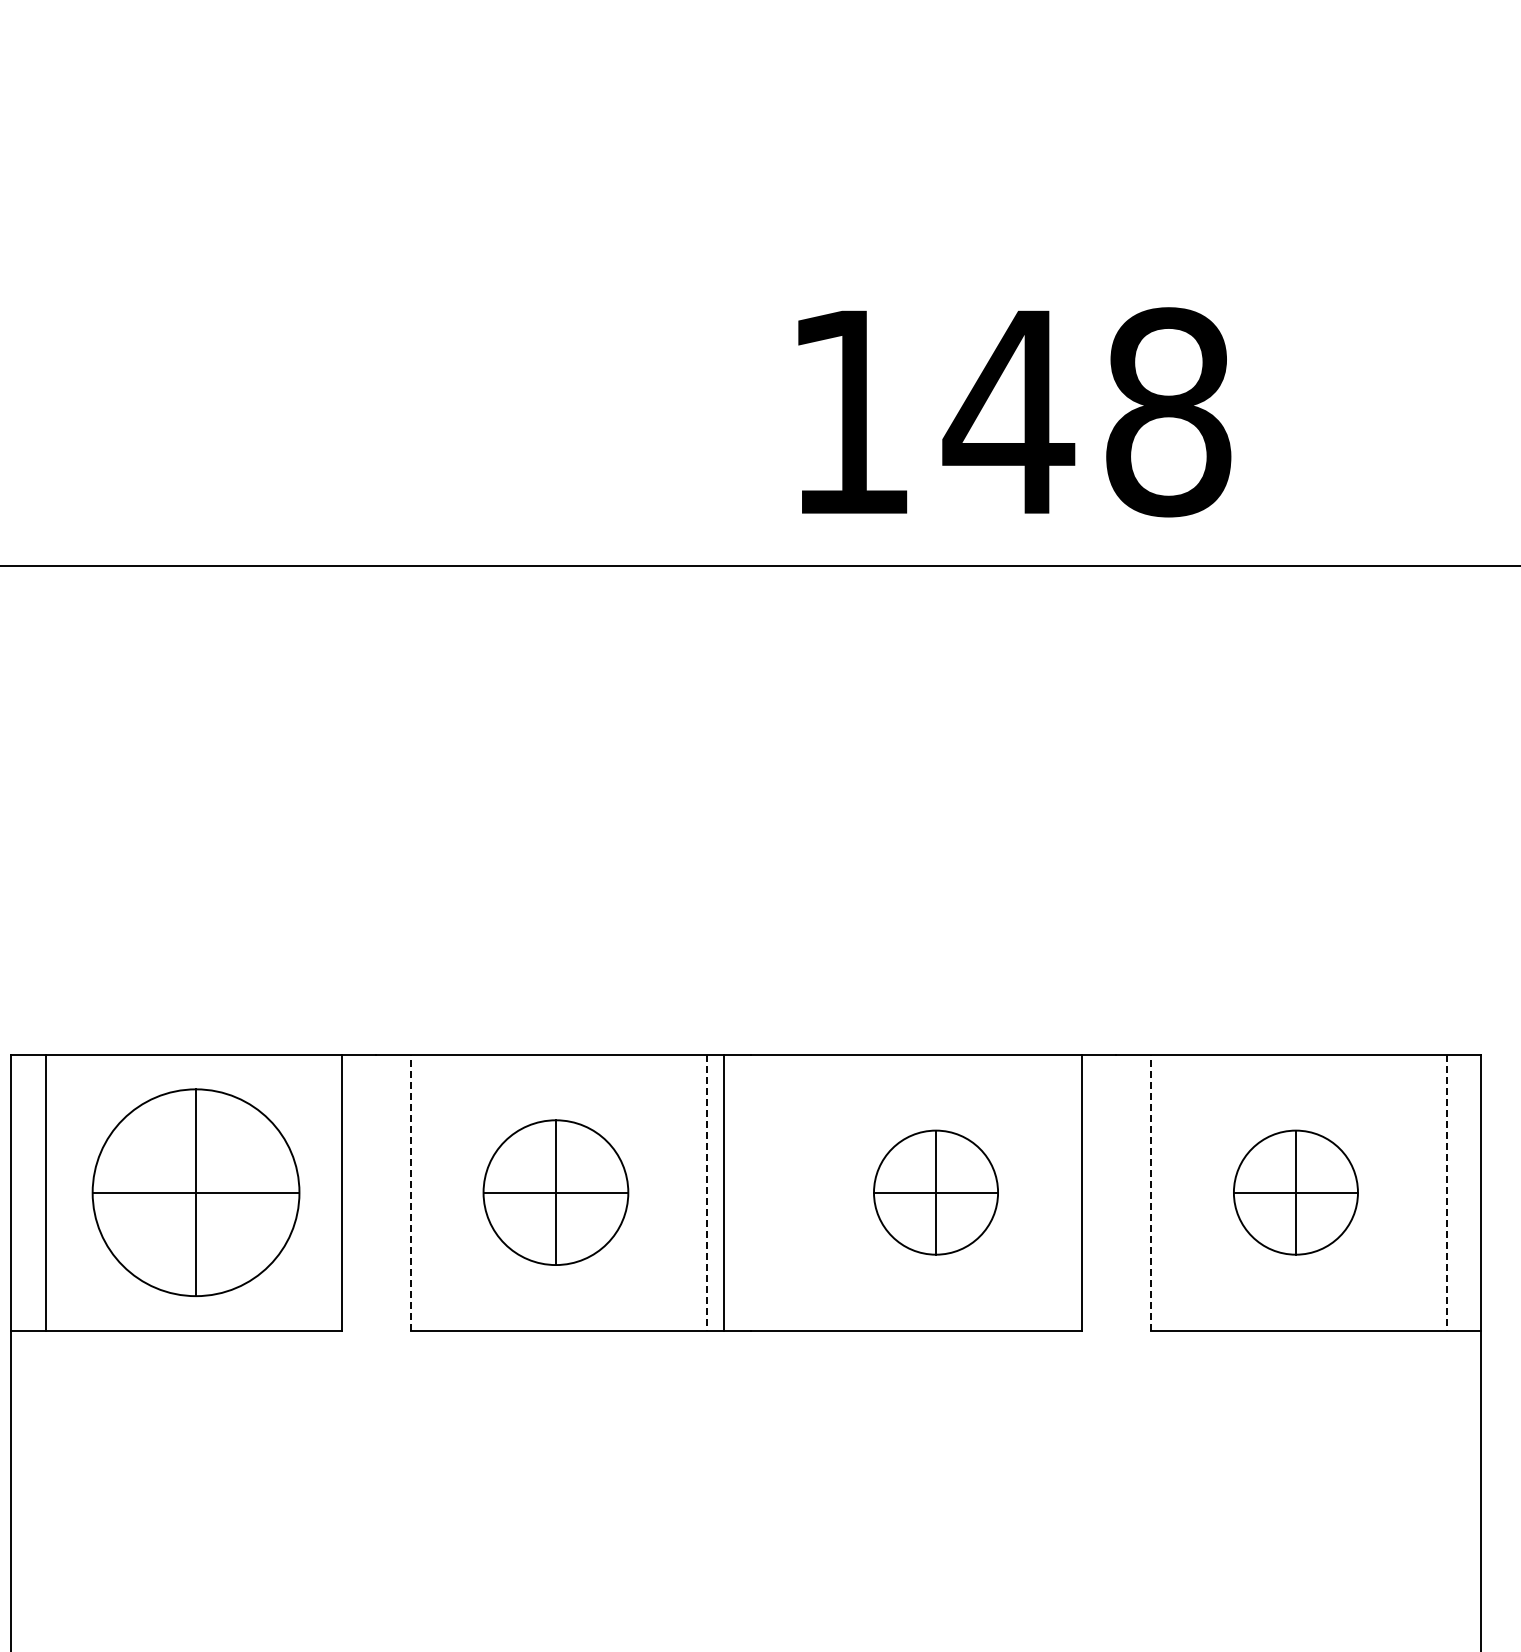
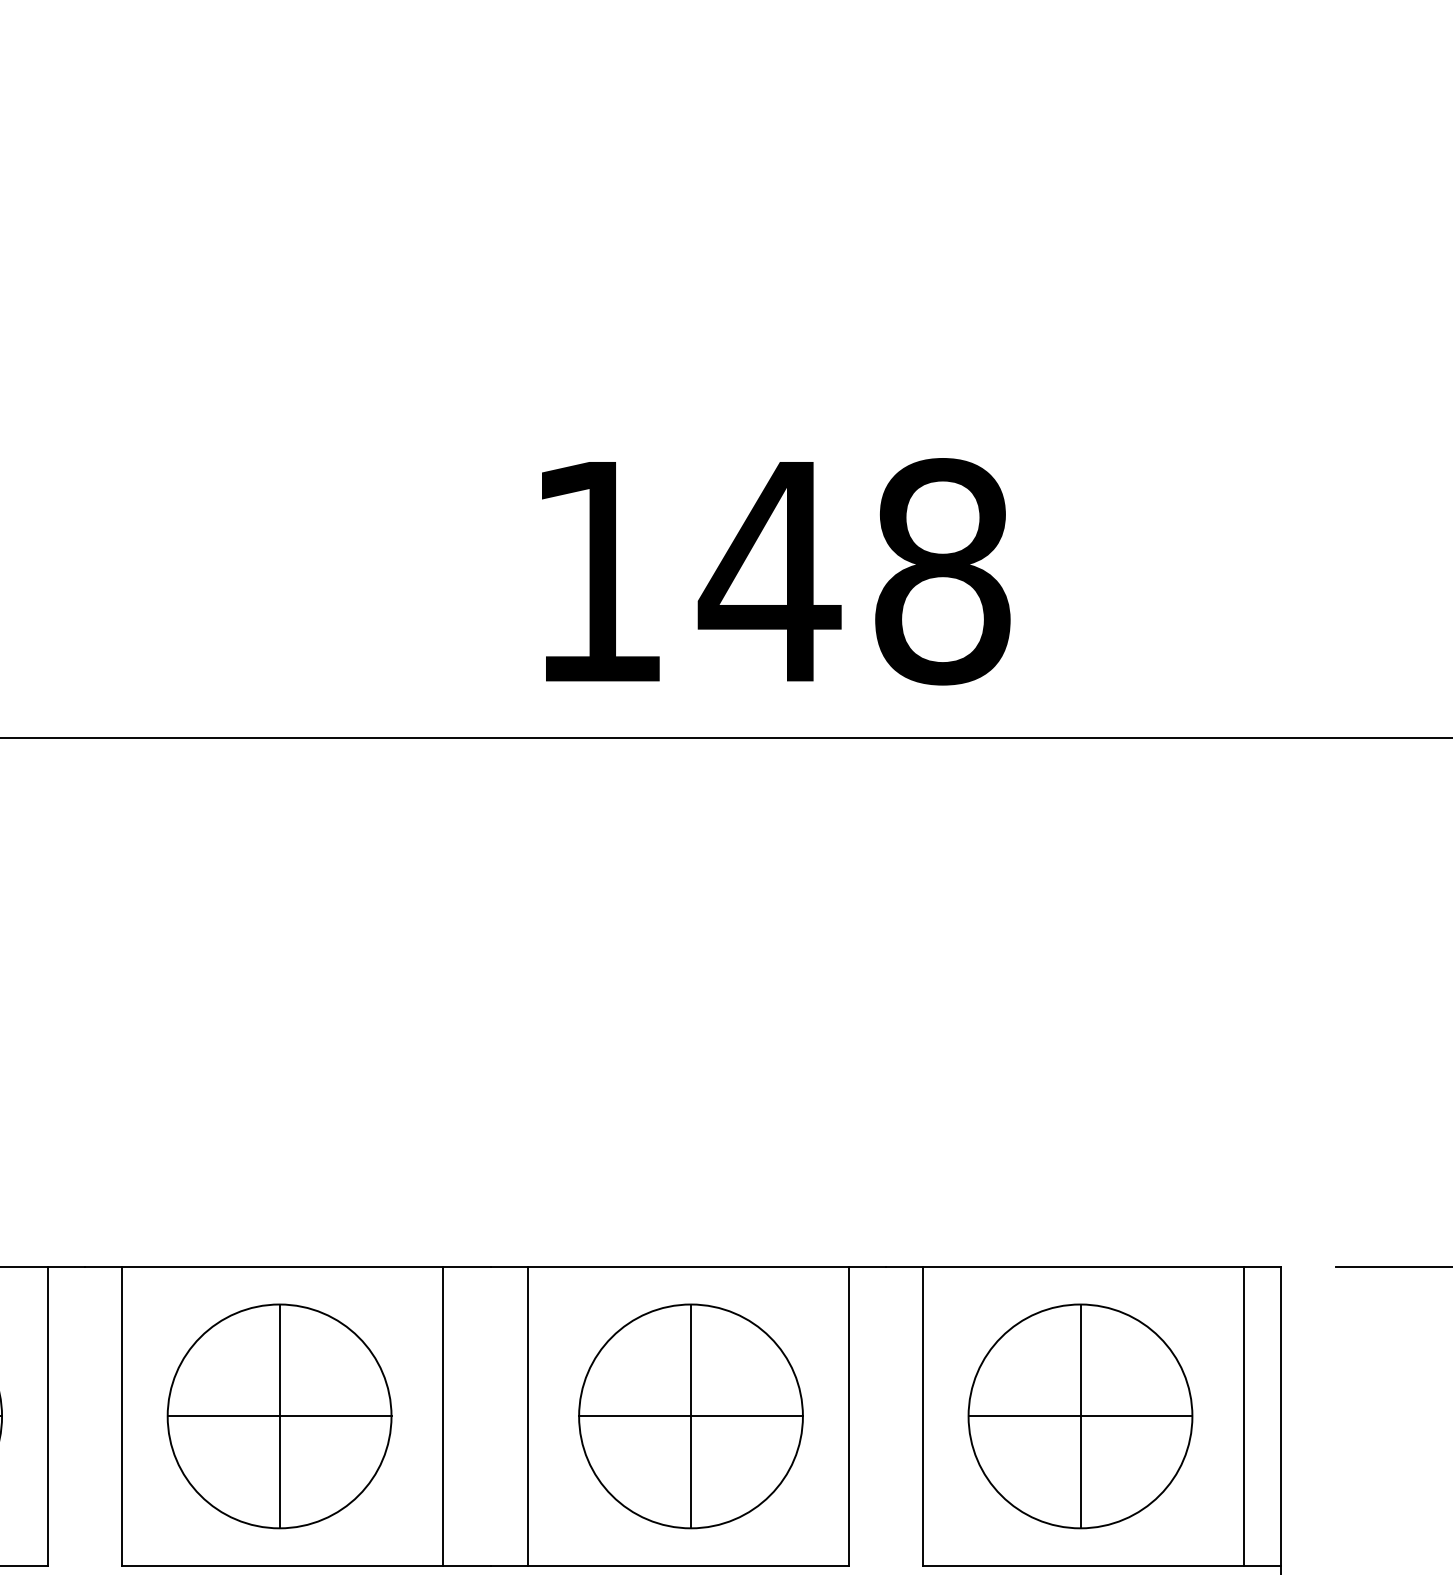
line: (410, 1192) -> (122, 1416), dashed -> solid
part: (555, 1192) -> (279, 1416), size x1.43
line: (706, 1192) -> (442, 1416), dashed -> solid
line: (723, 1192) -> (528, 1416), moved
part: (935, 1192) -> (690, 1416), size x1.67
line: (1150, 1192) -> (923, 1416), dashed -> solid
part: (1295, 1192) -> (1080, 1416), size x1.67
line: (1446, 1192) -> (1243, 1416), dashed -> solid

